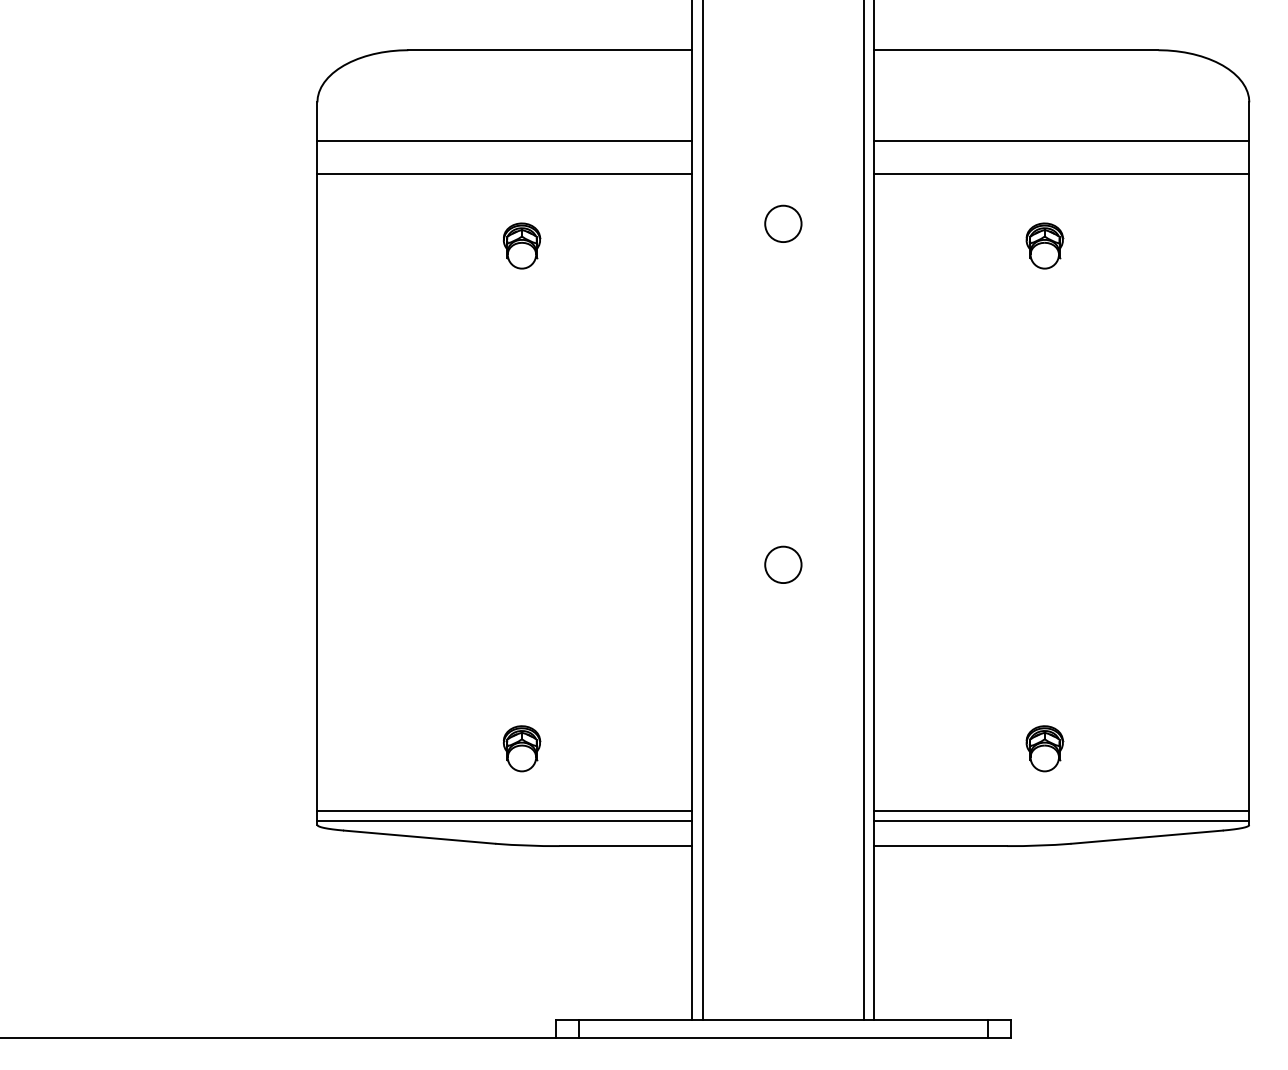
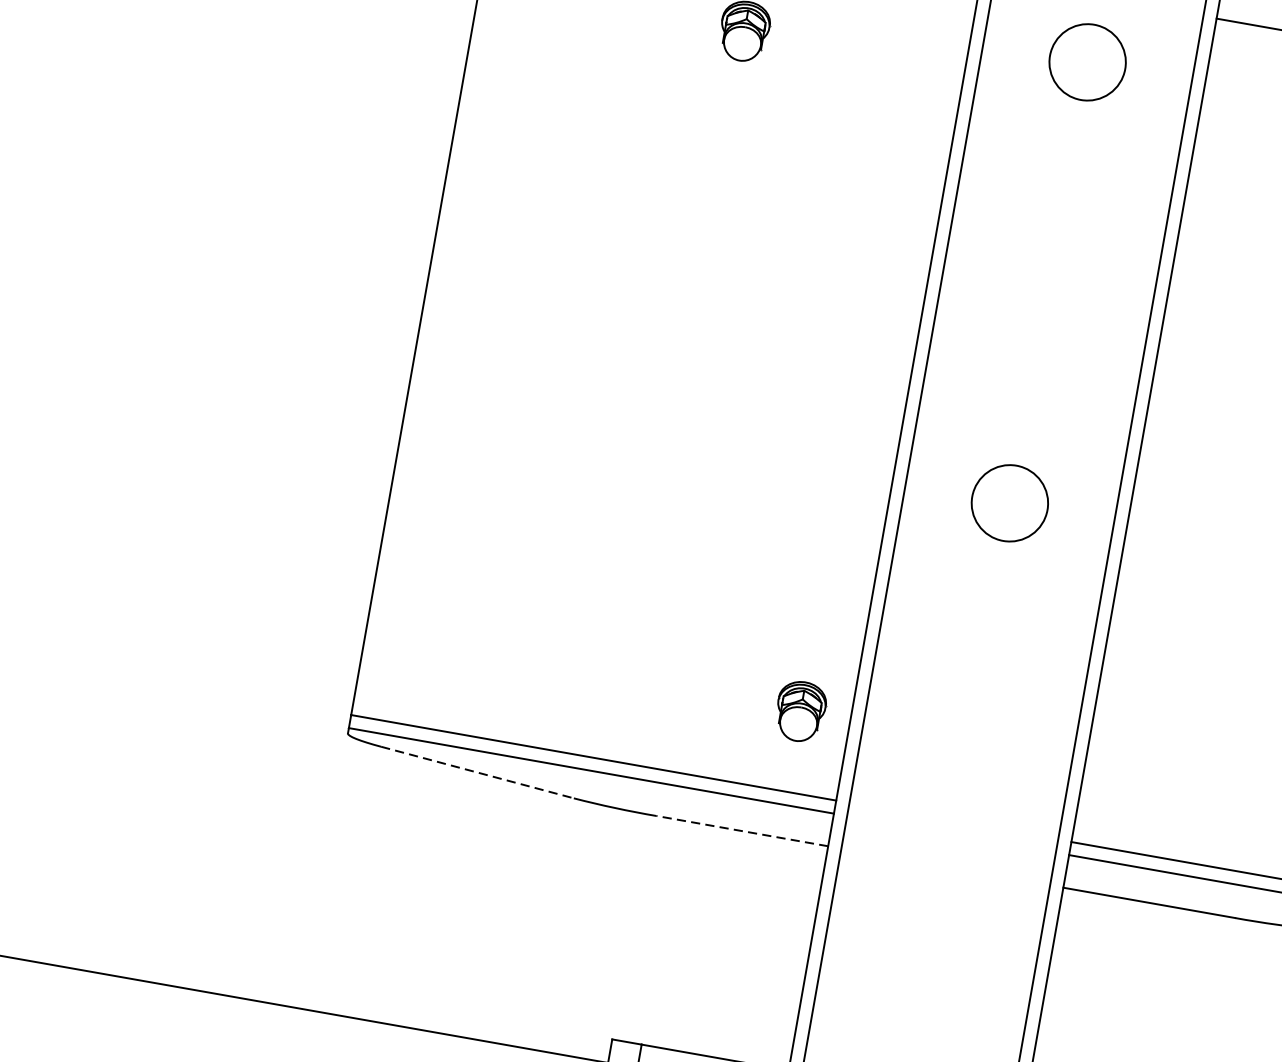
circle: (783, 223) -> (1087, 61), size x1.6
circle: (783, 564) -> (1010, 502), size x1.6
part: (522, 748) -> (801, 711), moved
line: (419, 837) -> (477, 772), solid -> dashed
line: (625, 846) -> (741, 831), solid -> dashed

